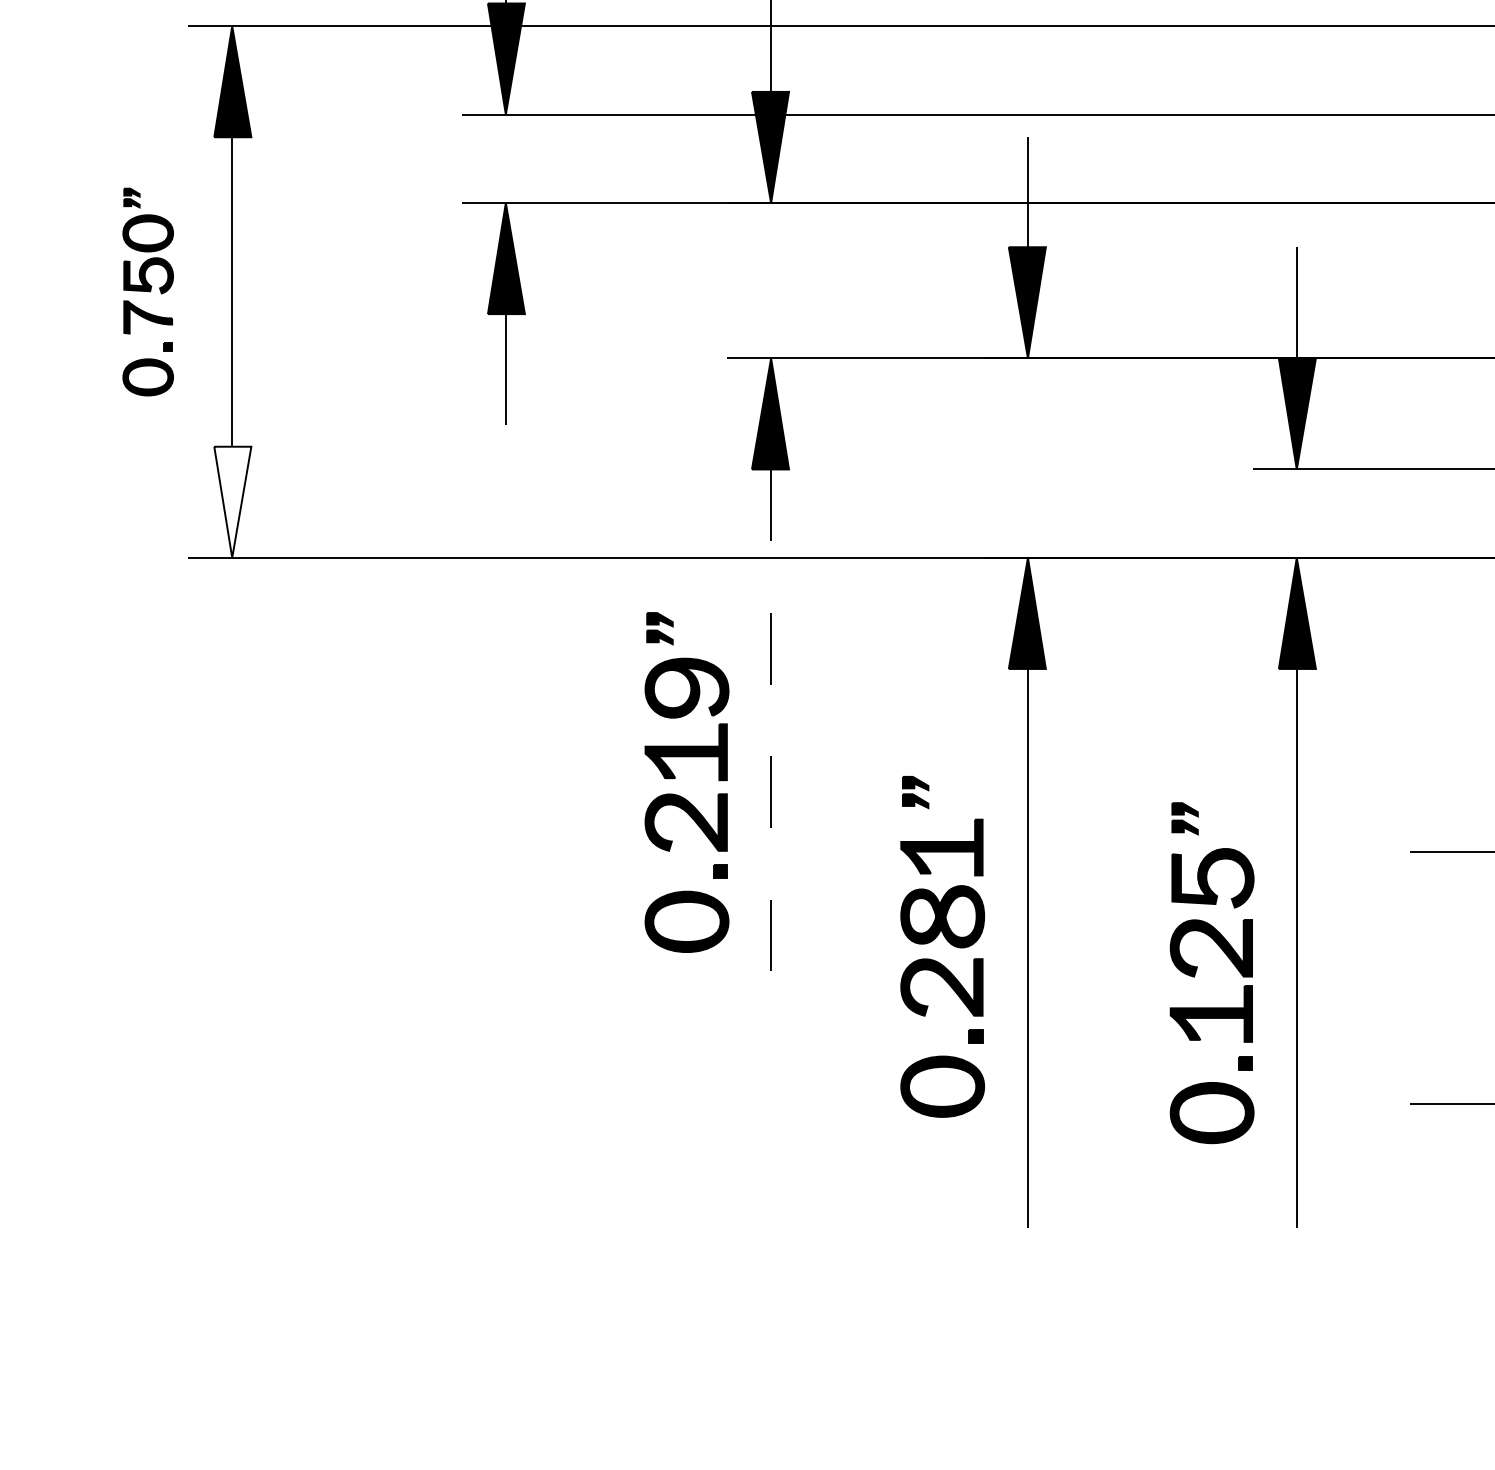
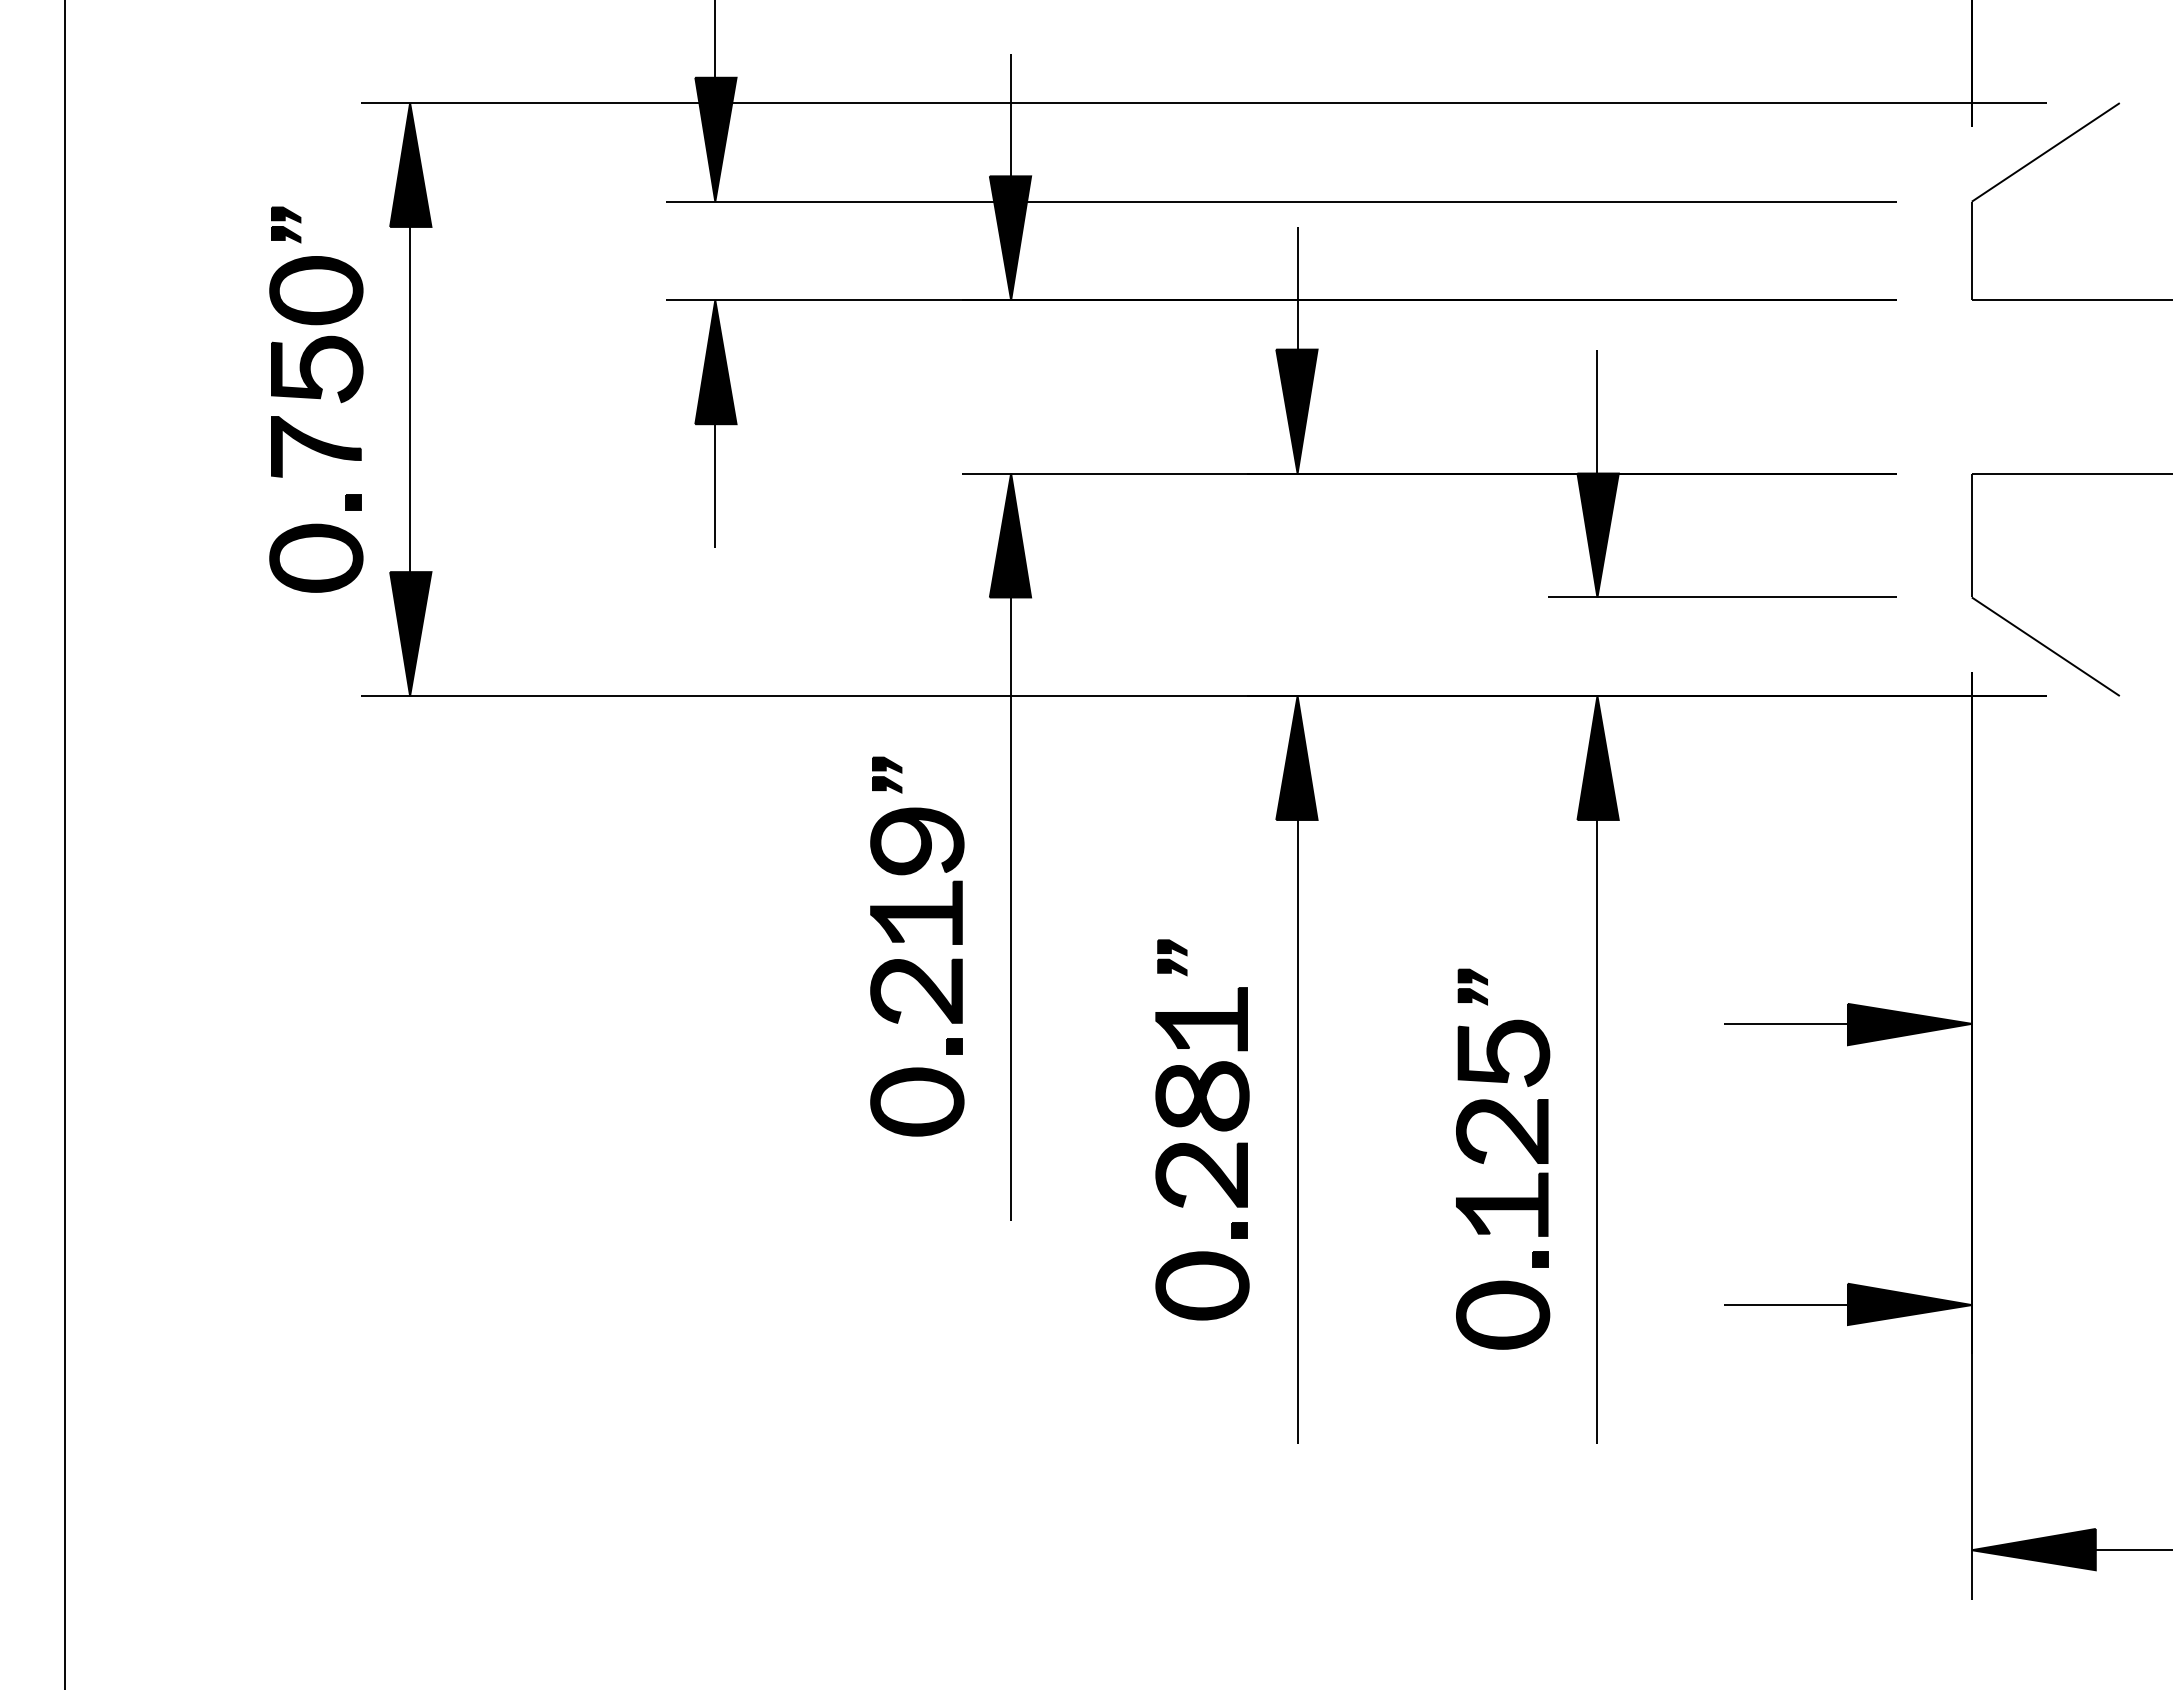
part: (148, 291) -> (316, 399), size x1.67
fill: (232, 502) -> (410, 634), added
line: (771, 749) -> (1011, 909), dashed -> solid

